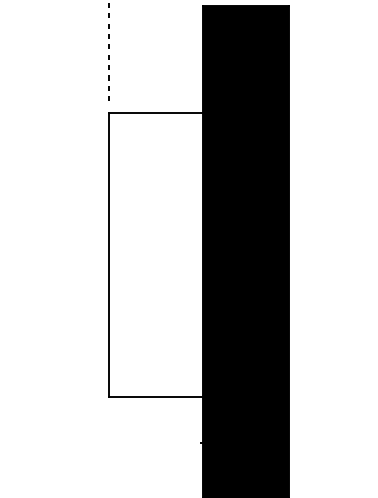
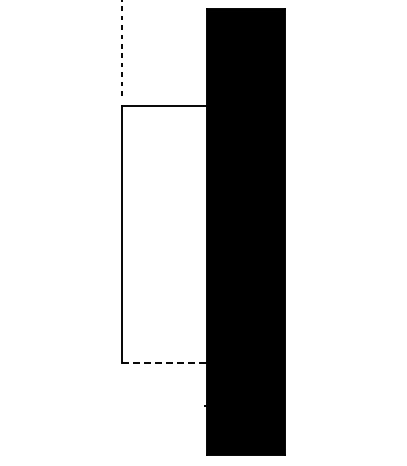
line: (155, 396) -> (164, 363), solid -> dashed

